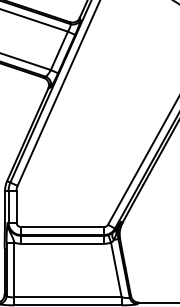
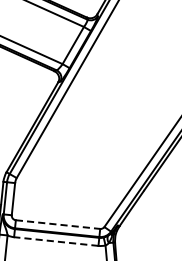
line: (62, 227) -> (57, 225), solid -> dashed
line: (62, 243) -> (56, 241), solid -> dashed

